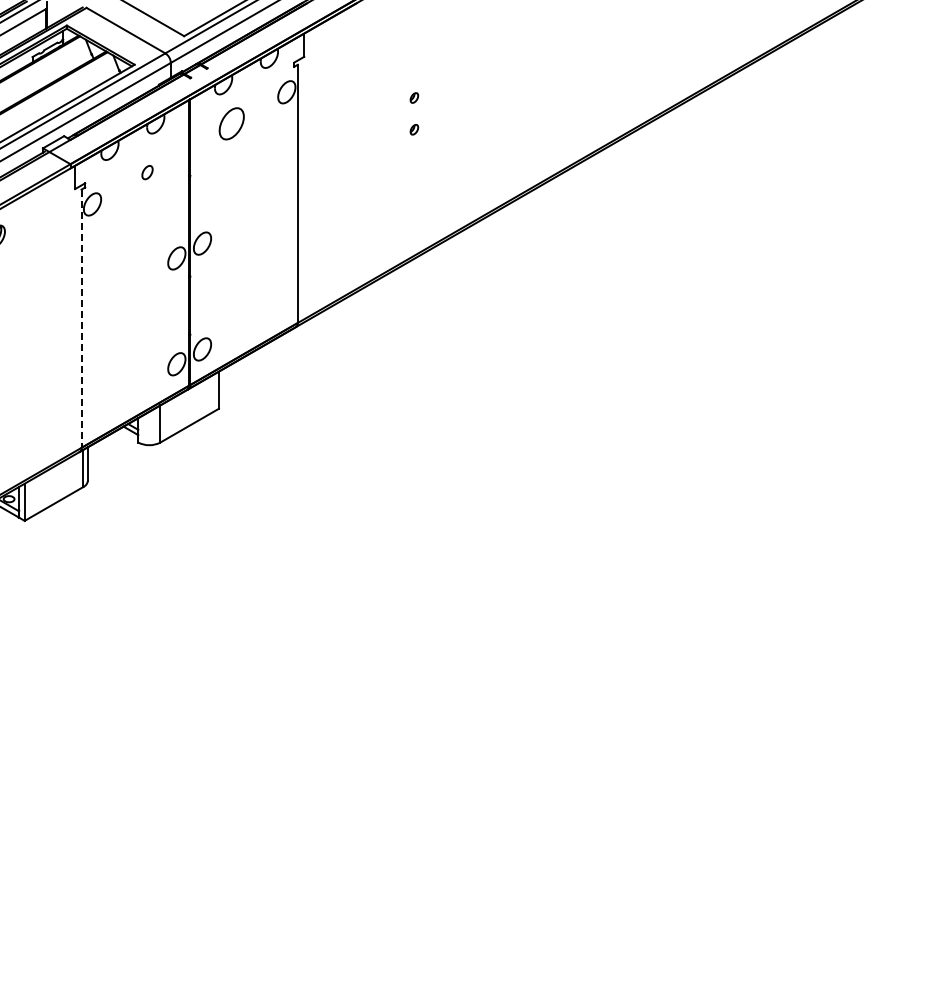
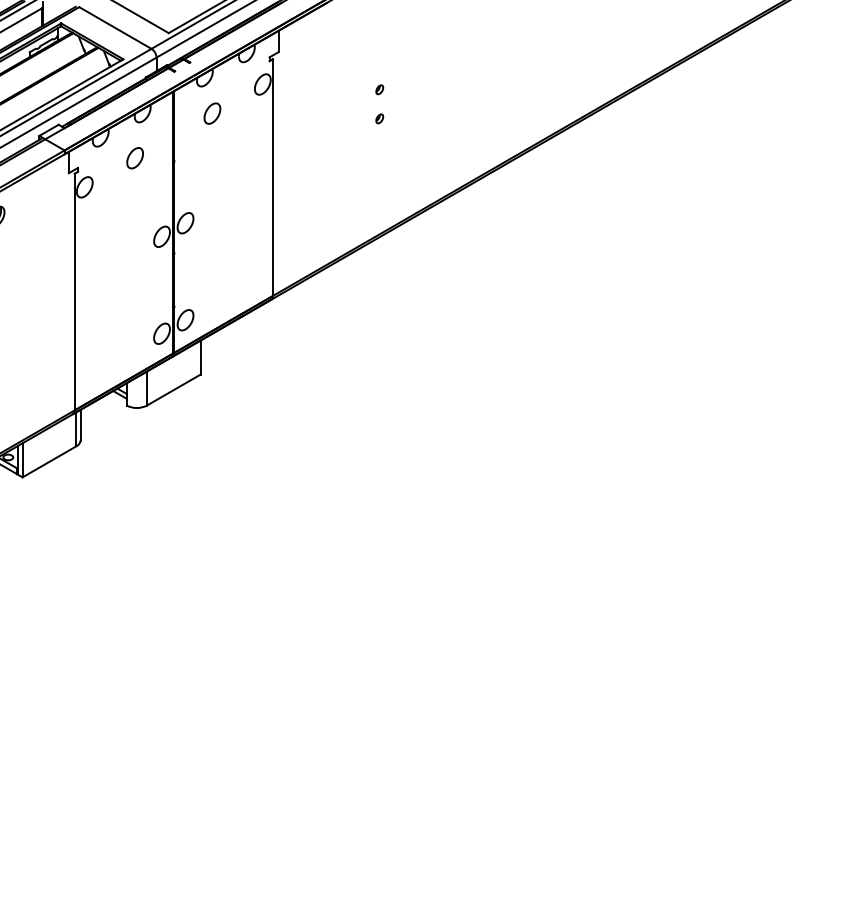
part: (231, 124) -> (212, 114), size x0.71
part: (147, 172) -> (135, 158), size x1.67
line: (81, 319) -> (74, 292), dashed -> solid

